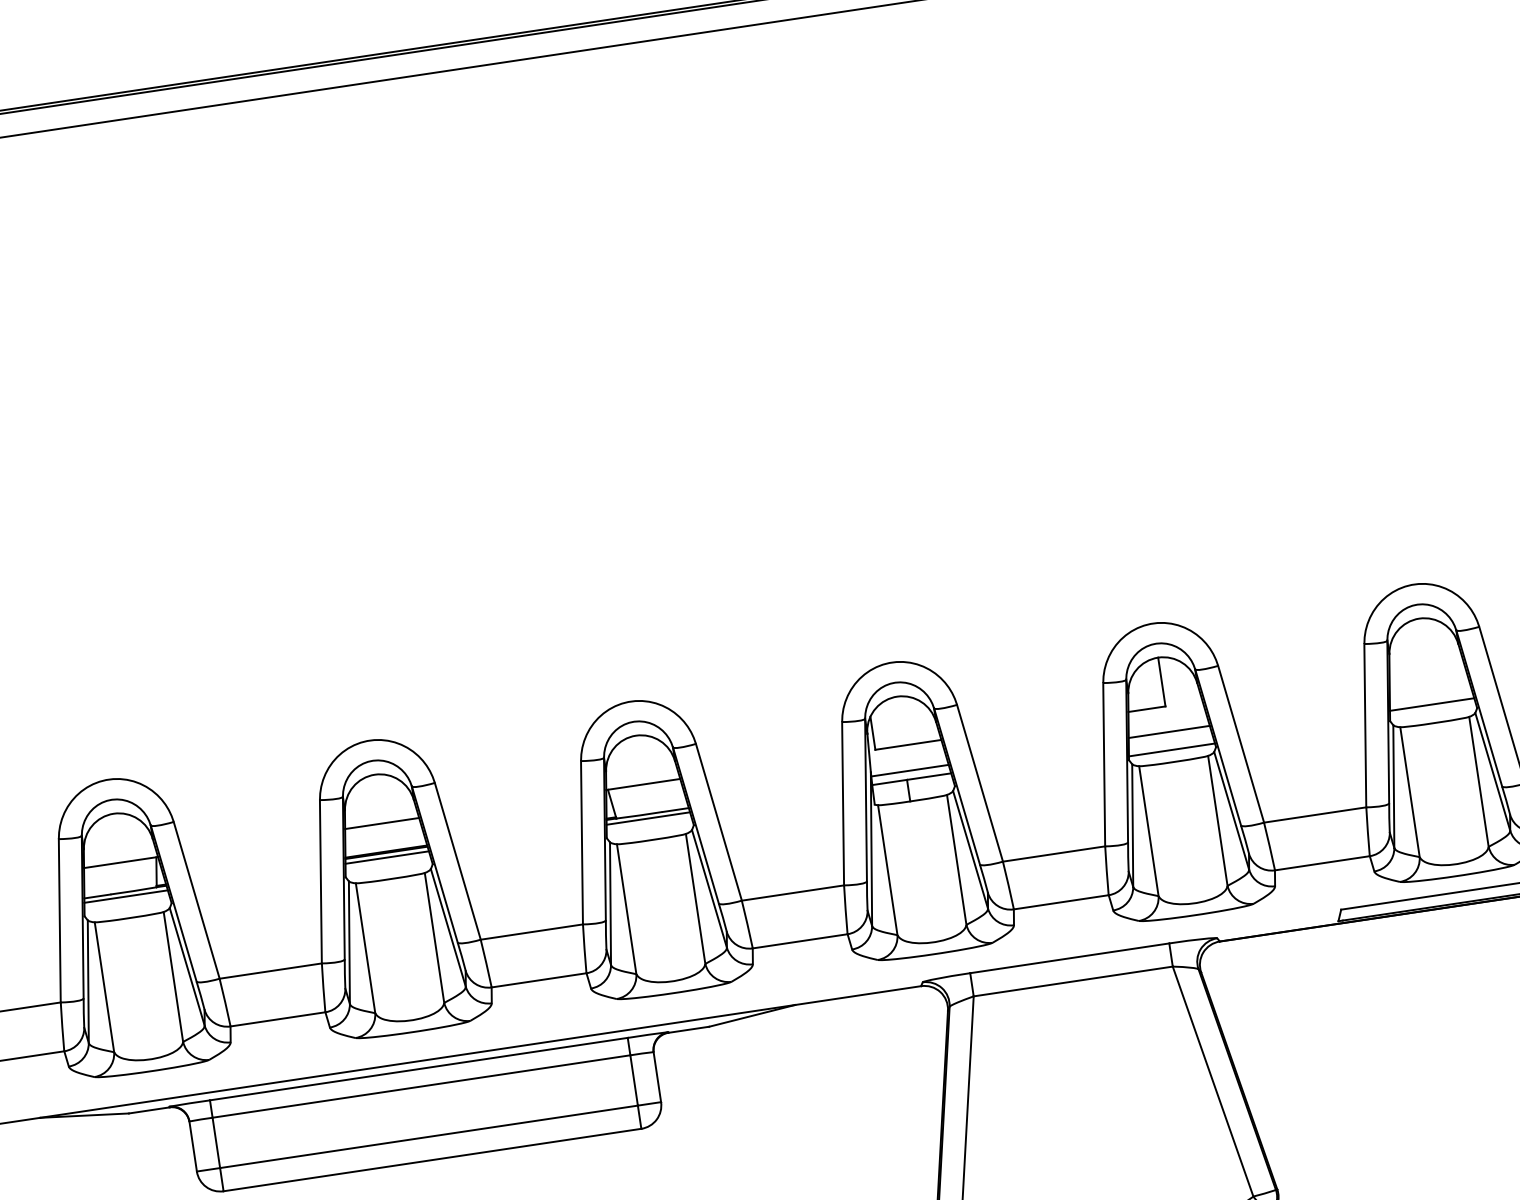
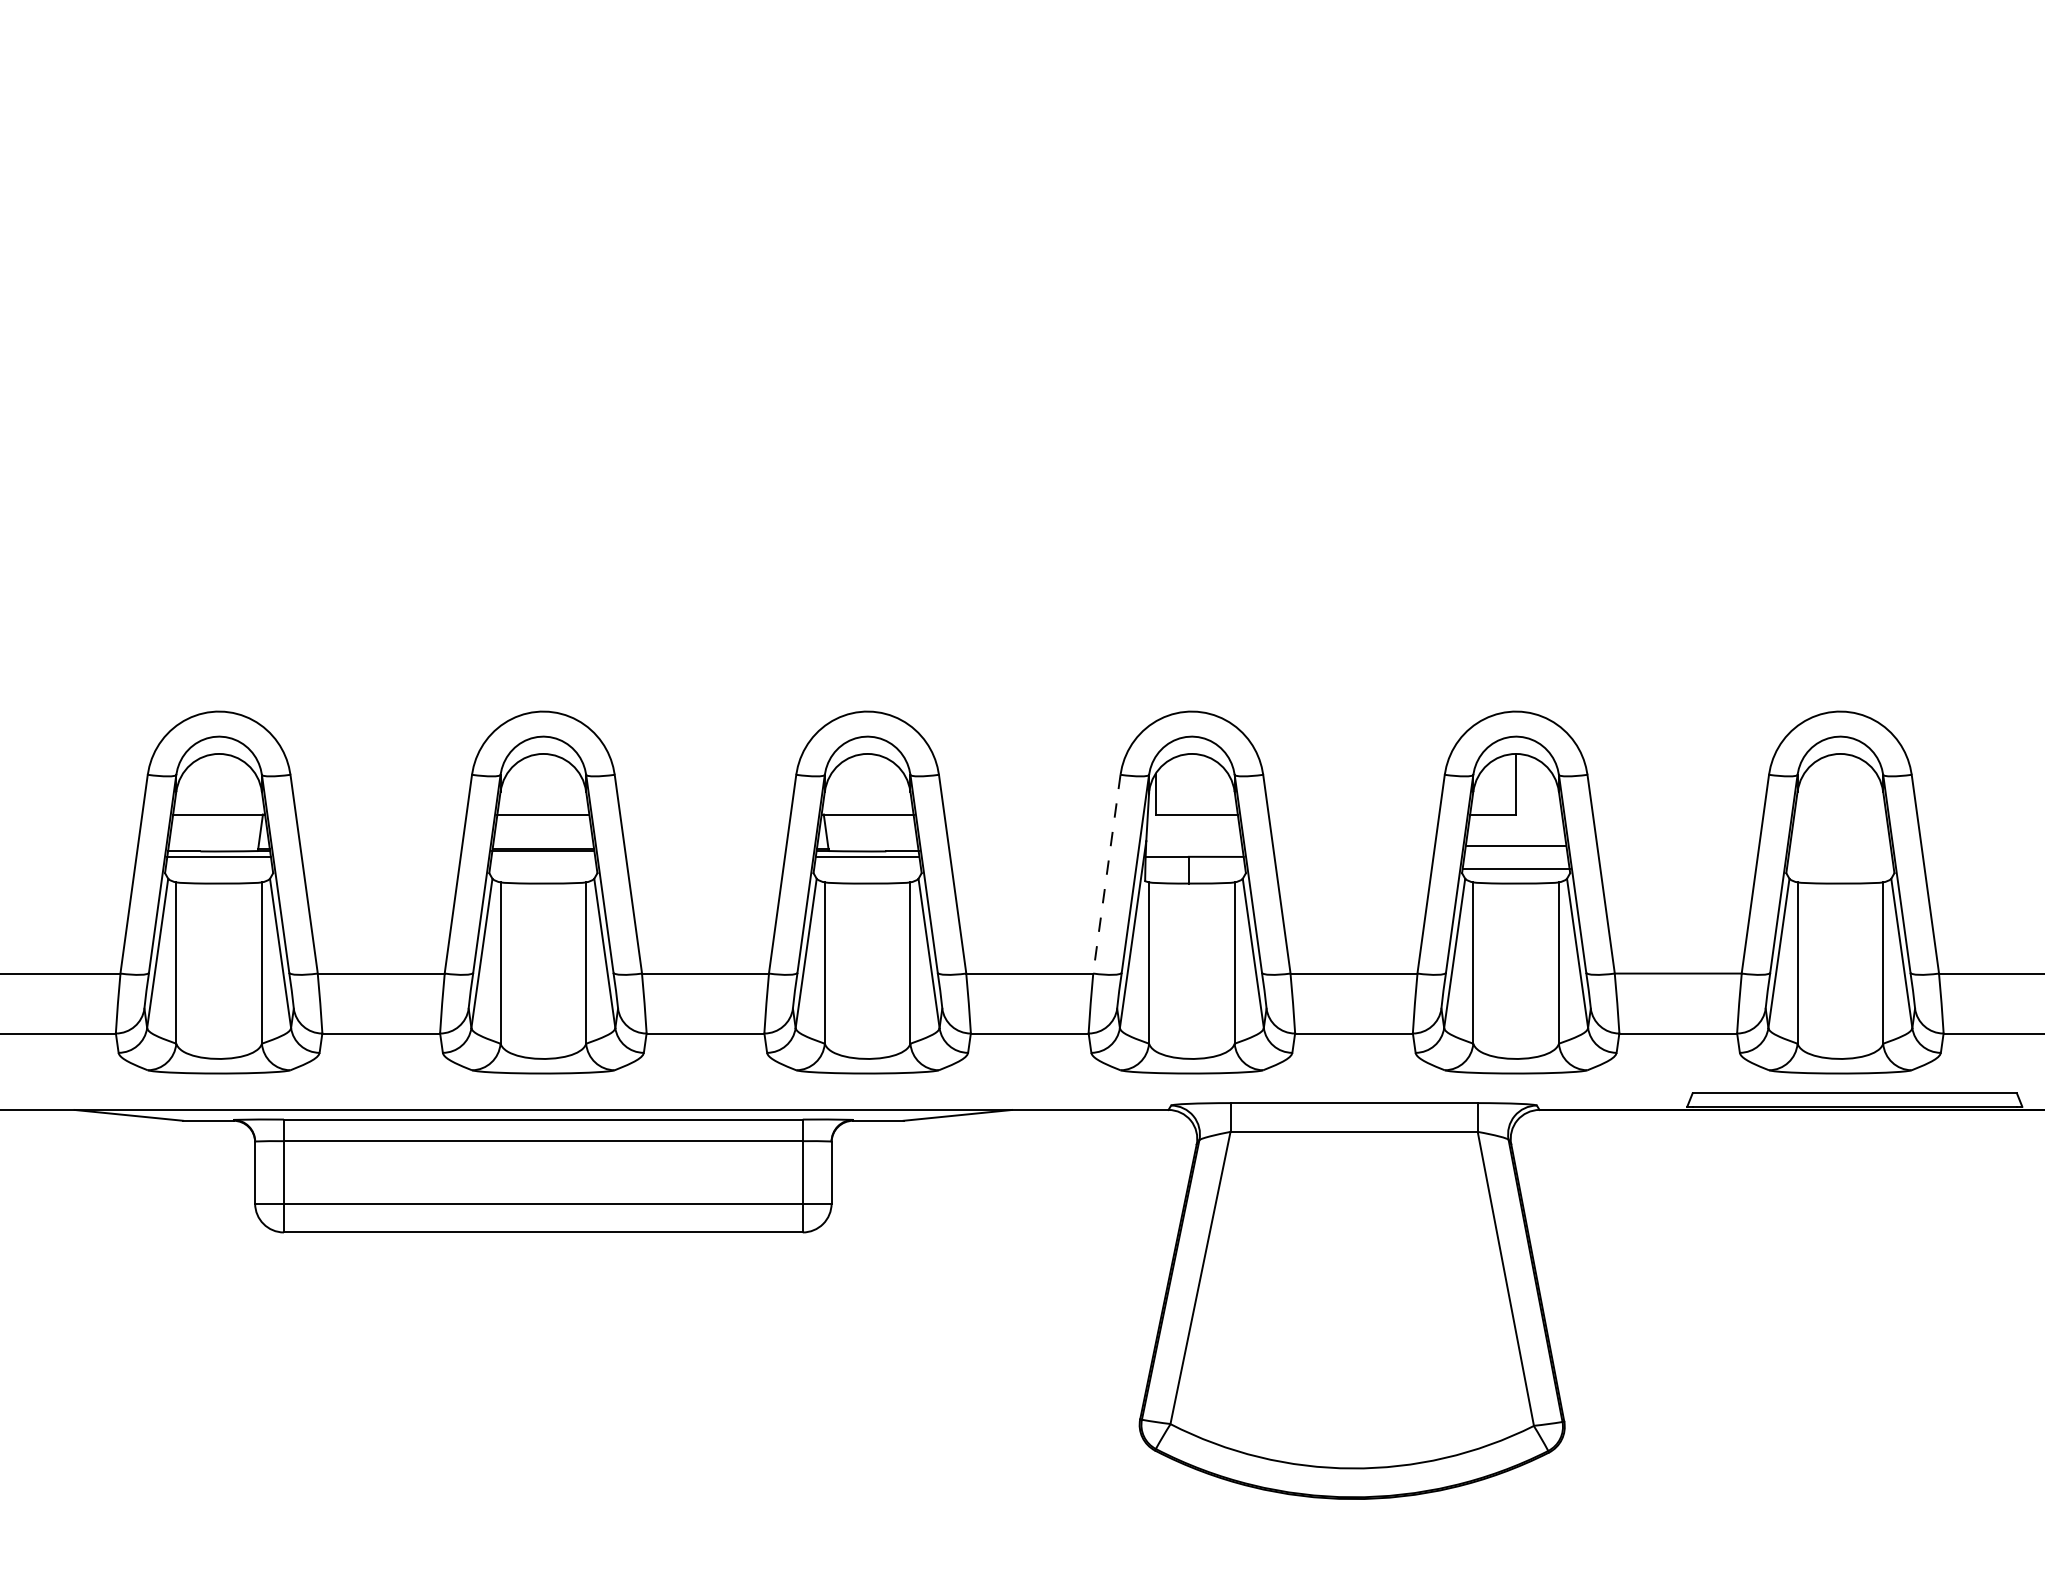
line: (1432, 704) -> (1840, 860), removed
line: (910, 770) -> (1194, 846), removed
line: (842, 804) -> (1106, 874), solid -> dashed
line: (387, 857) -> (543, 856), removed

